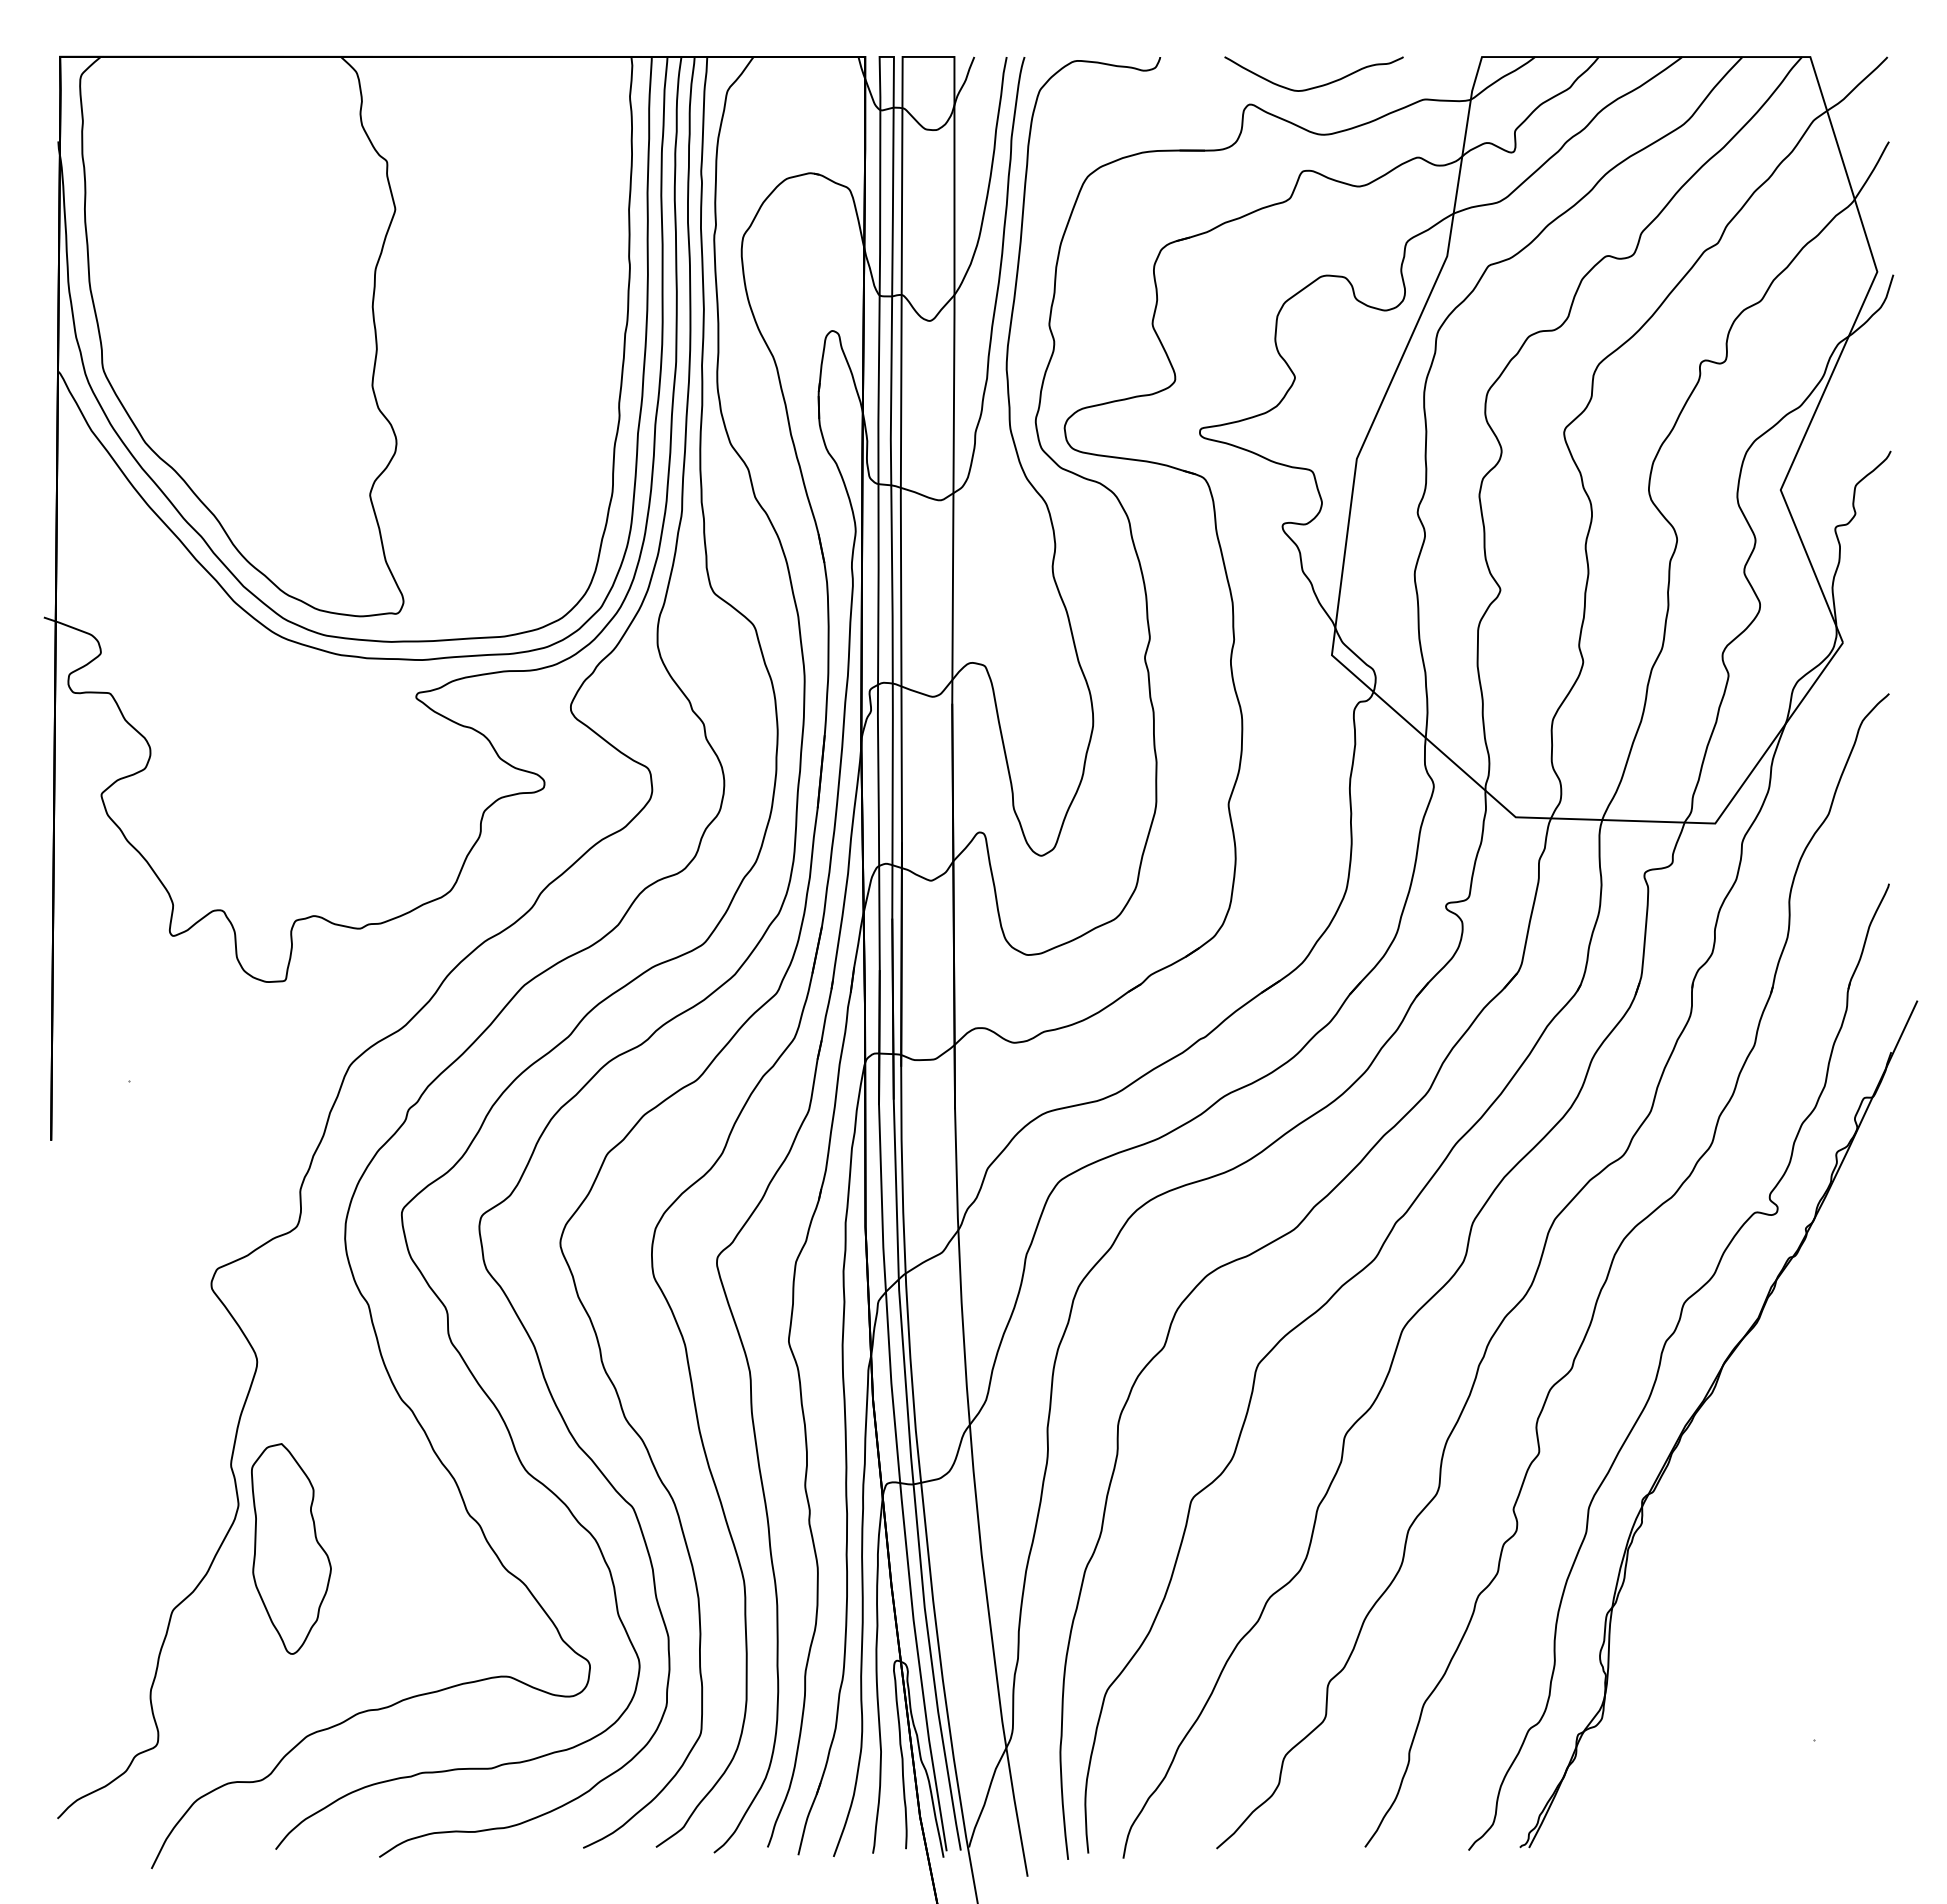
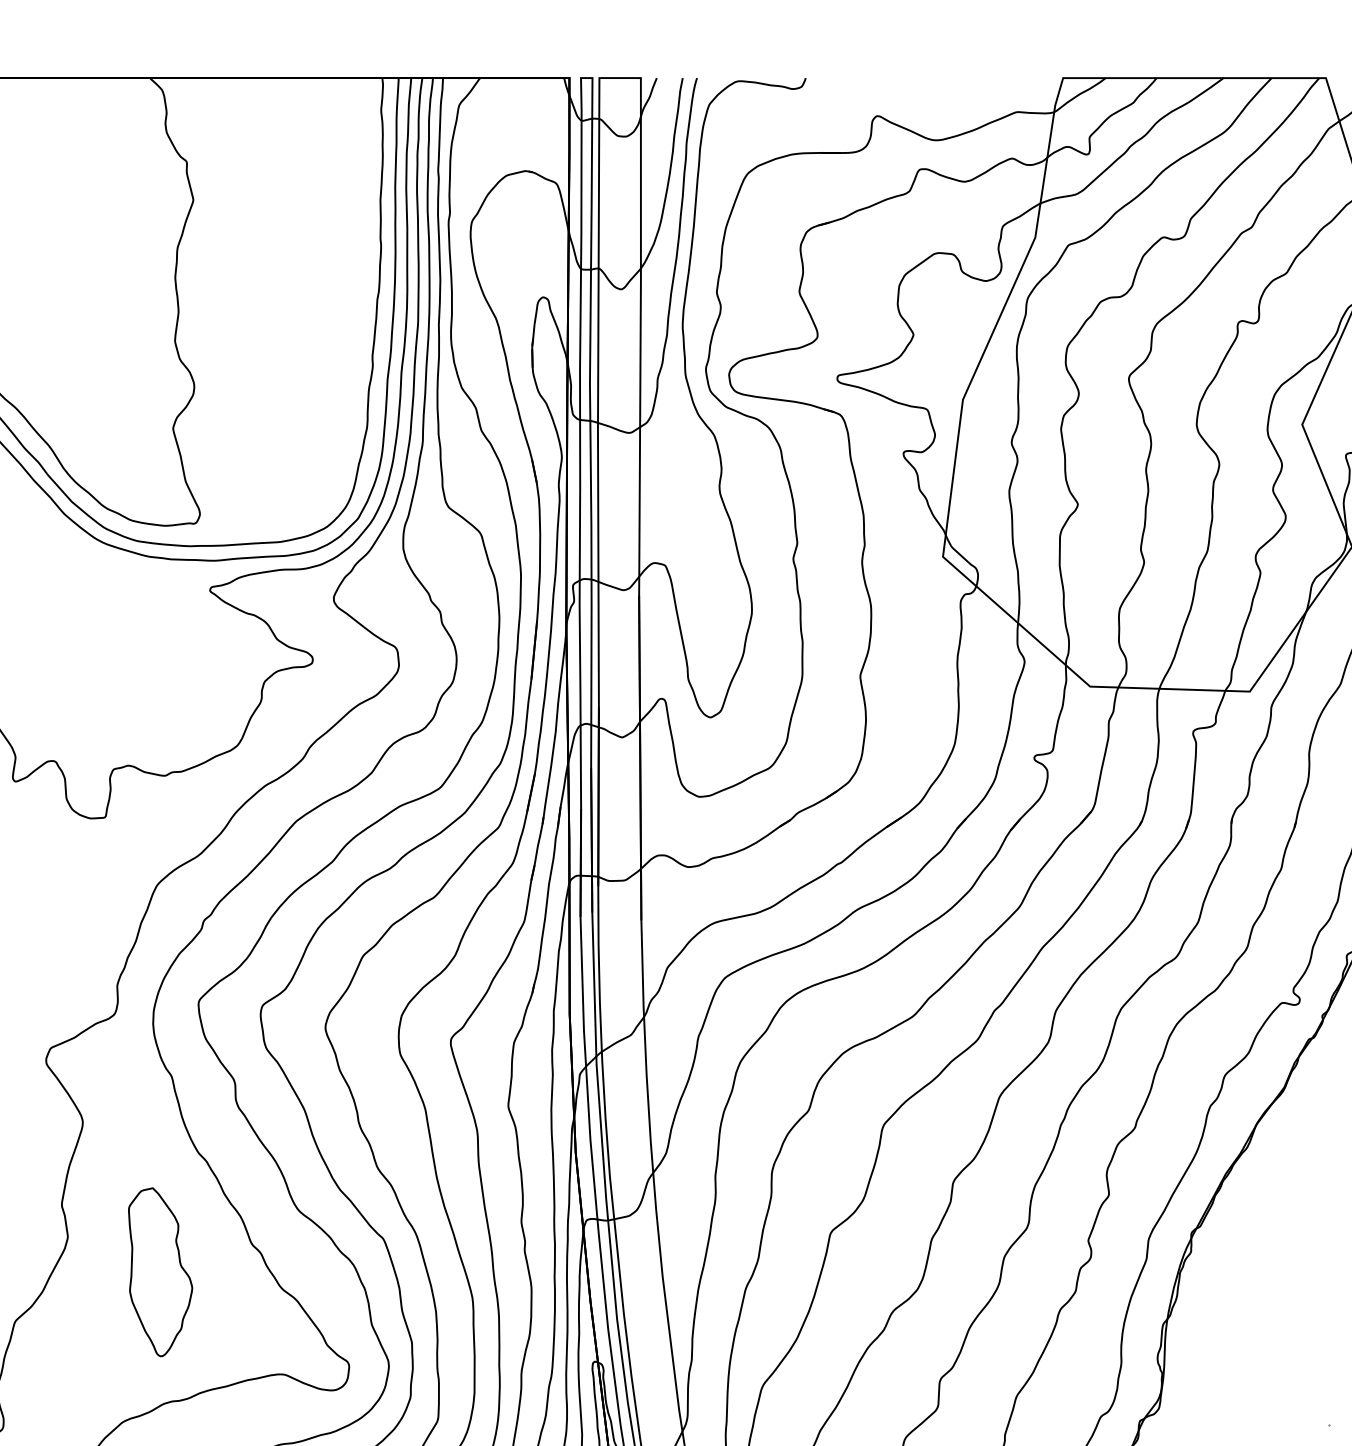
curve: (1318, 85) -> (932, 100), removed
part: (291, 1548) -> (160, 1271), moved

